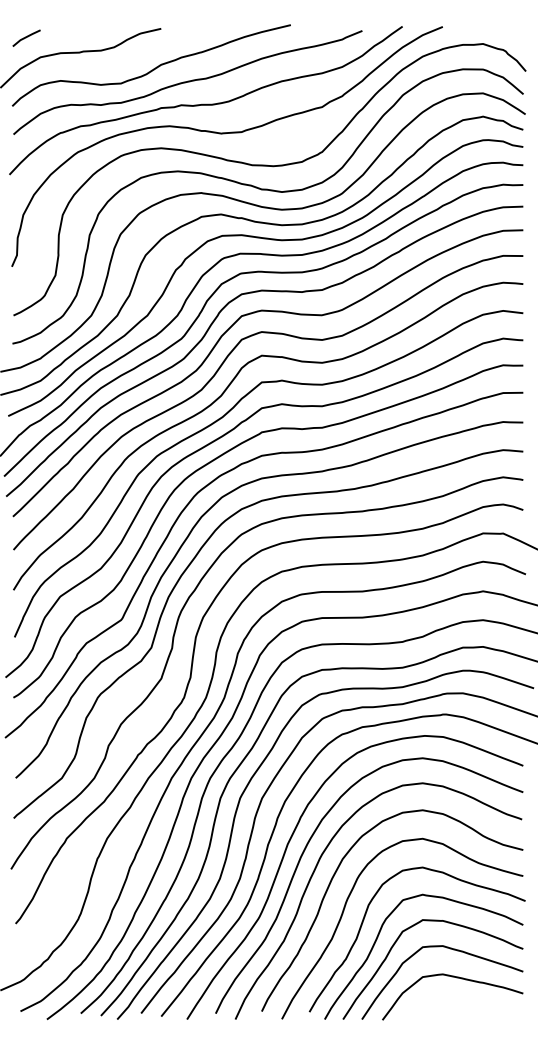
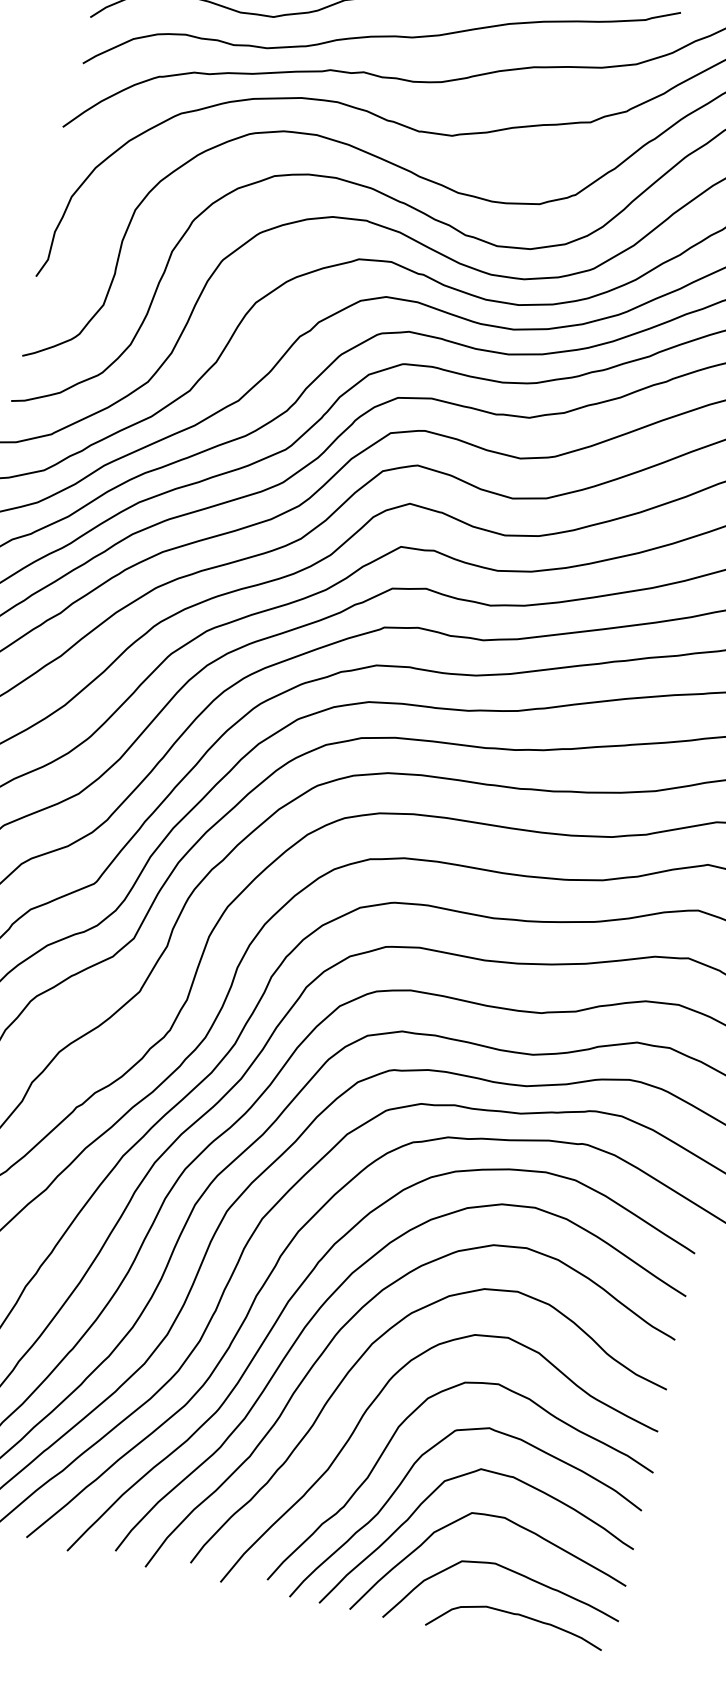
curve: (462, 1002) -> (517, 1615), added

